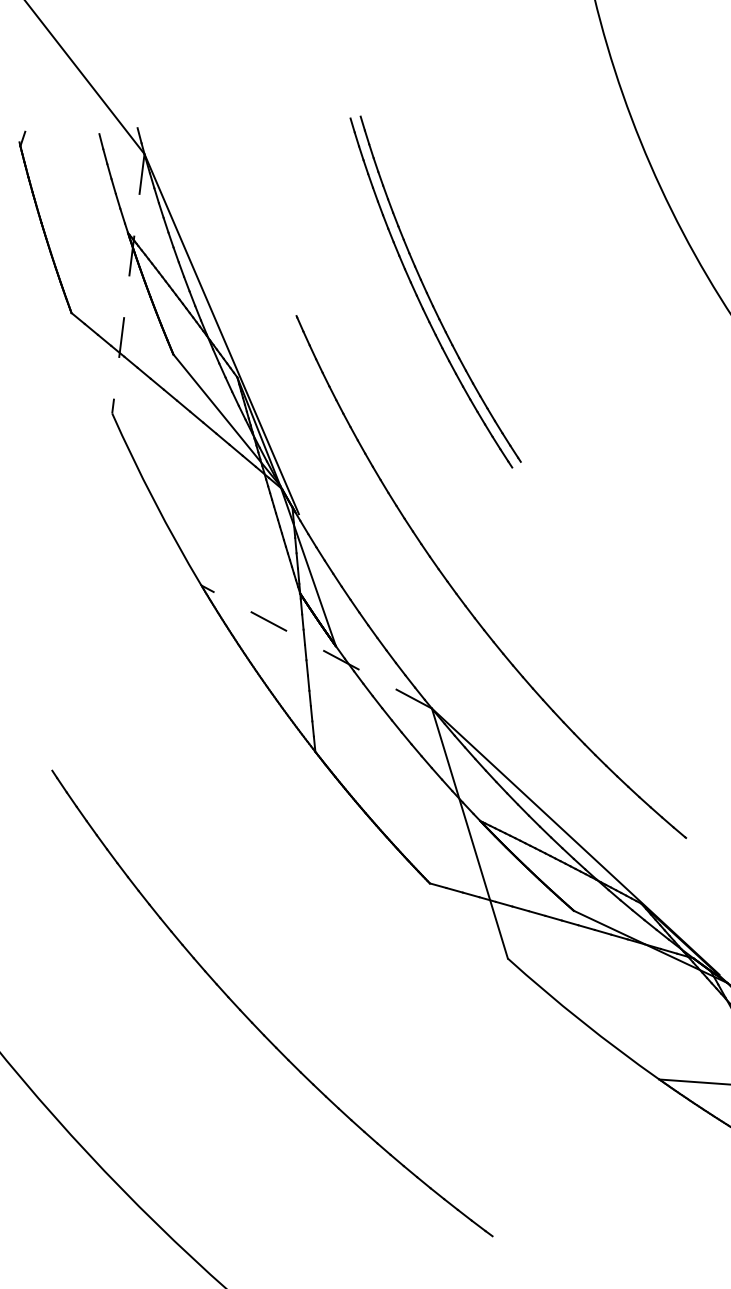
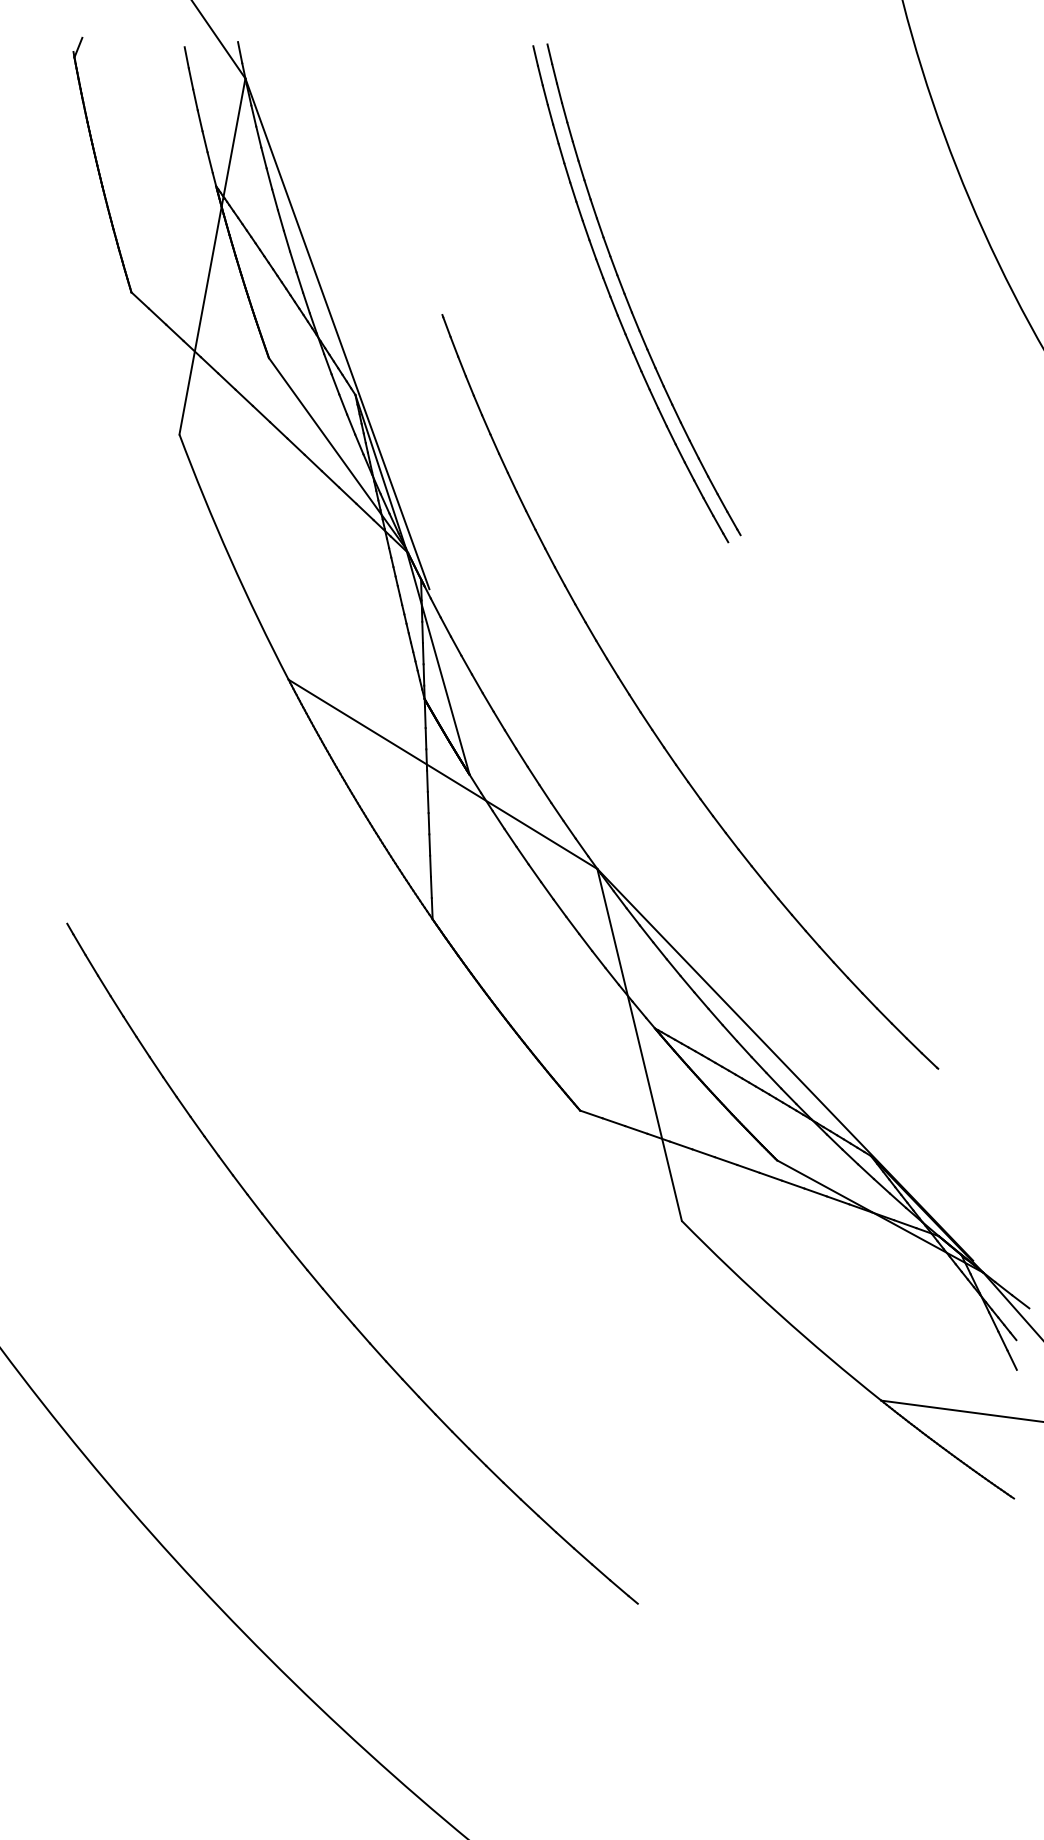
line: (128, 284) -> (212, 257), dashed -> solid
line: (316, 647) -> (442, 774), dashed -> solid

